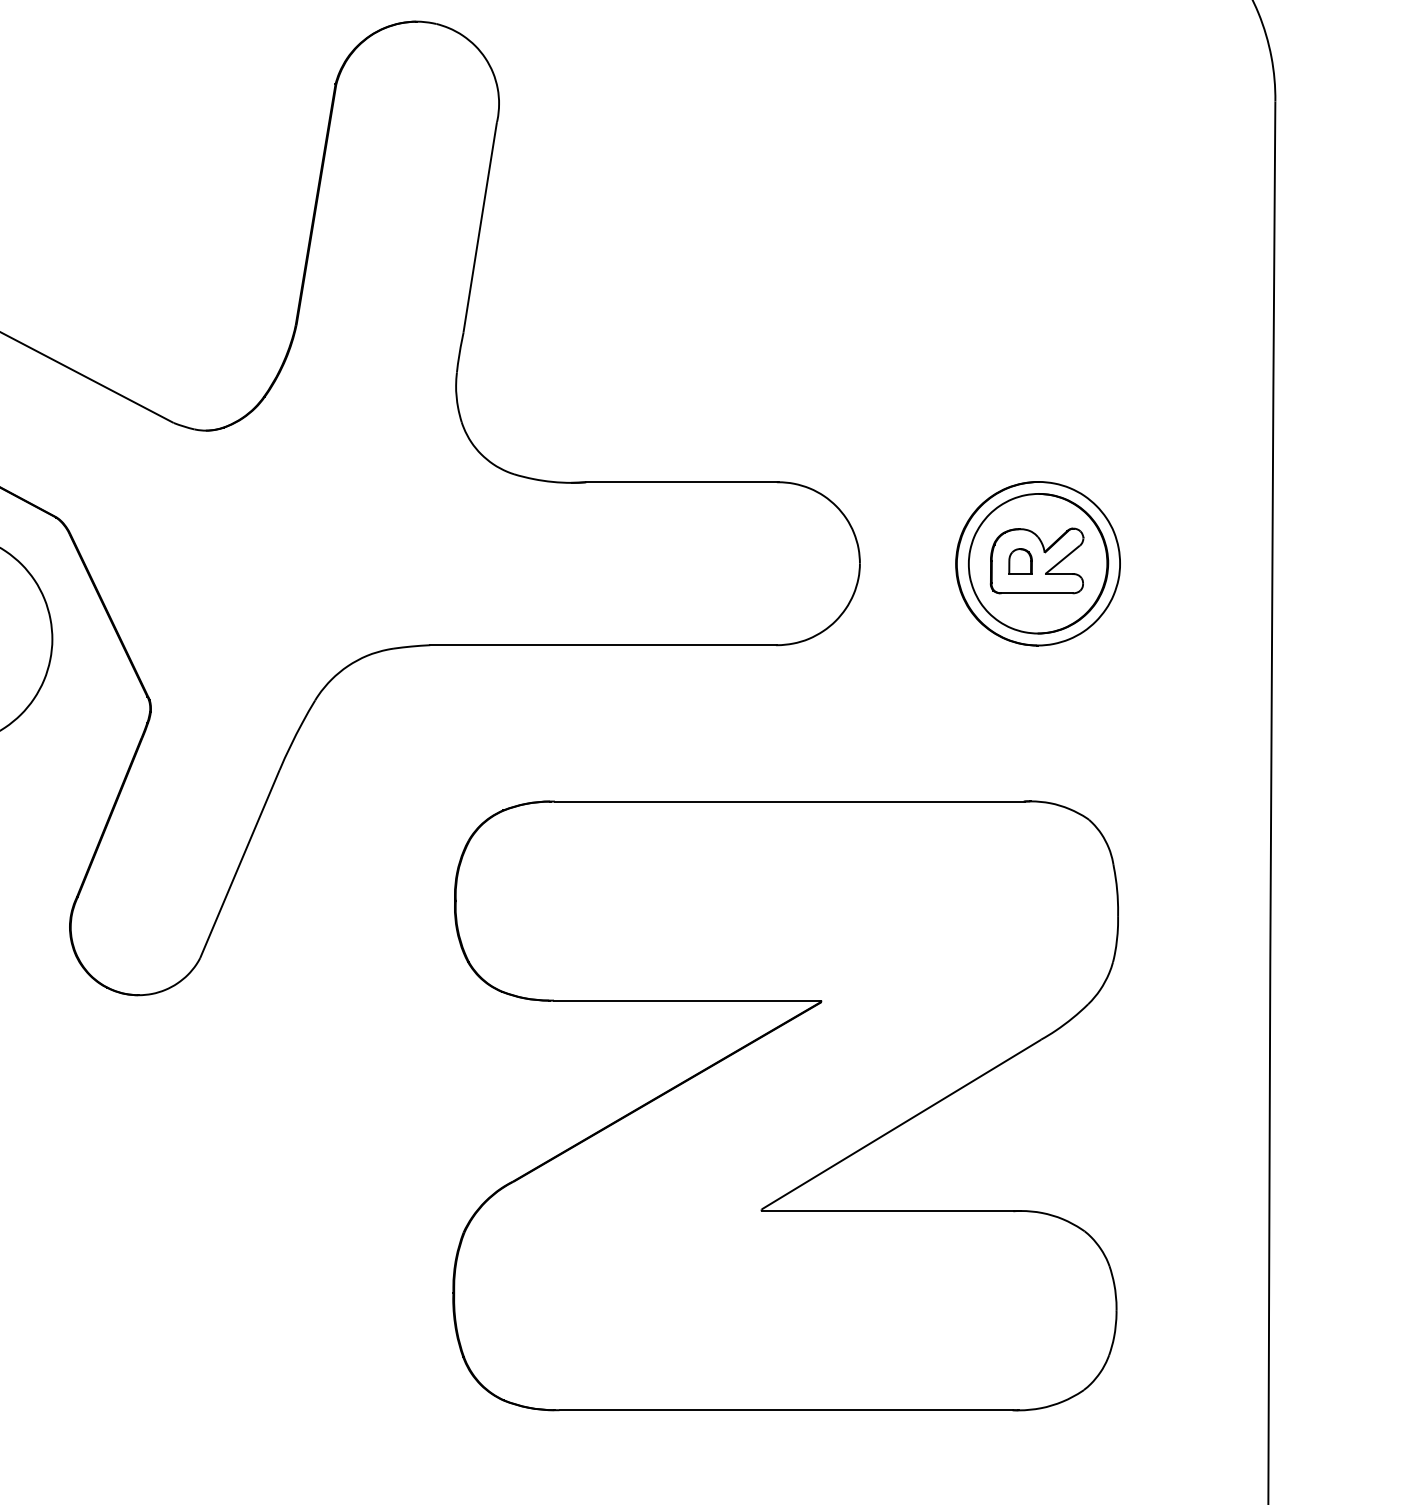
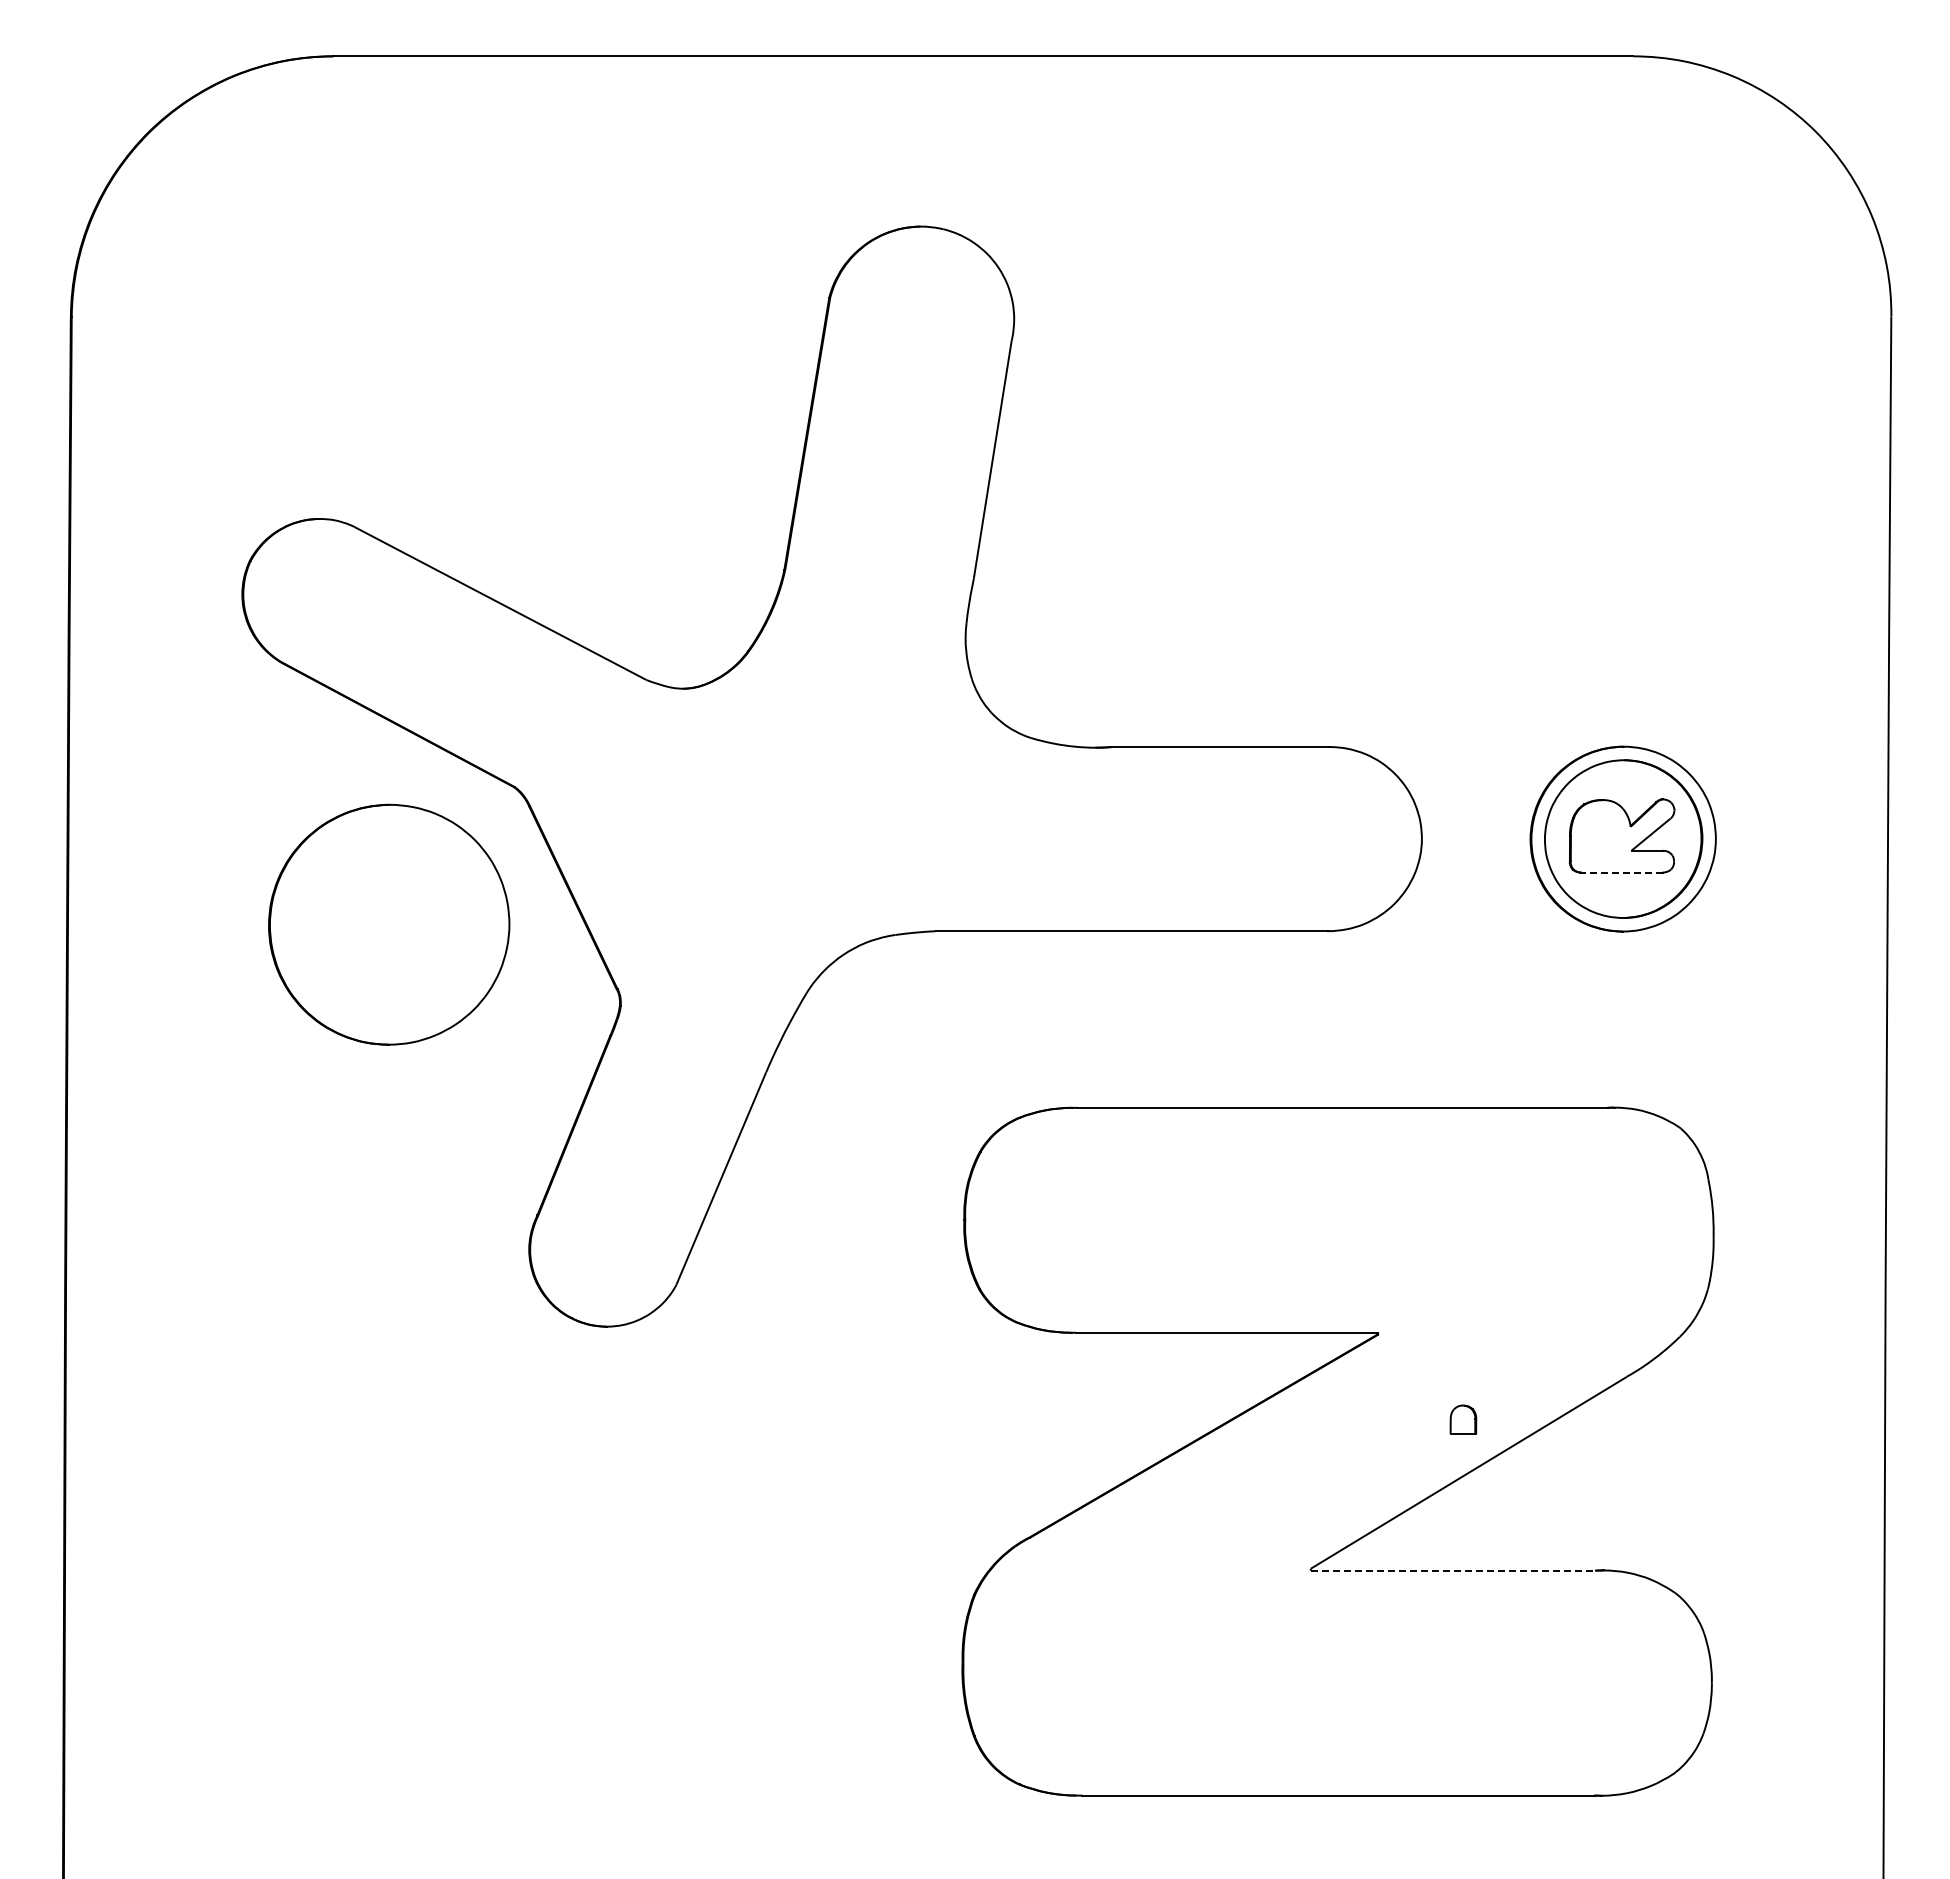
part: (1020, 561) -> (1463, 1419), moved
line: (1036, 593) -> (1621, 872), solid -> dashed
line: (887, 1211) -> (1453, 1570), solid -> dashed

